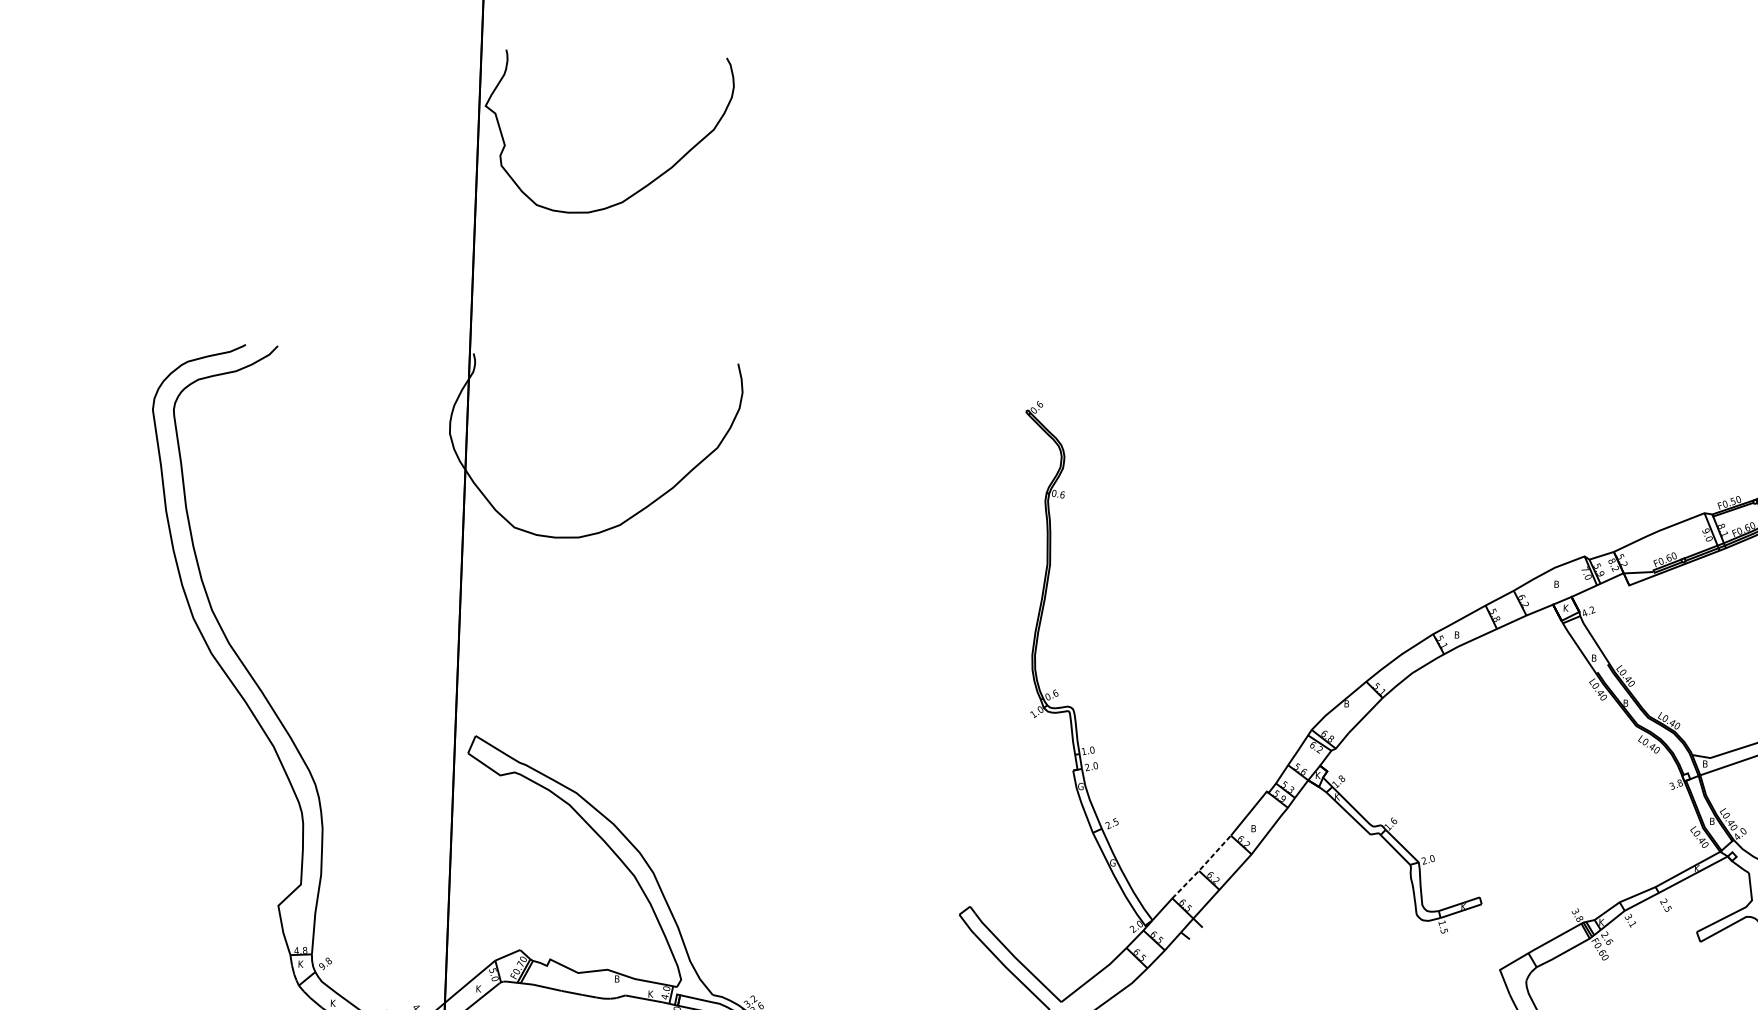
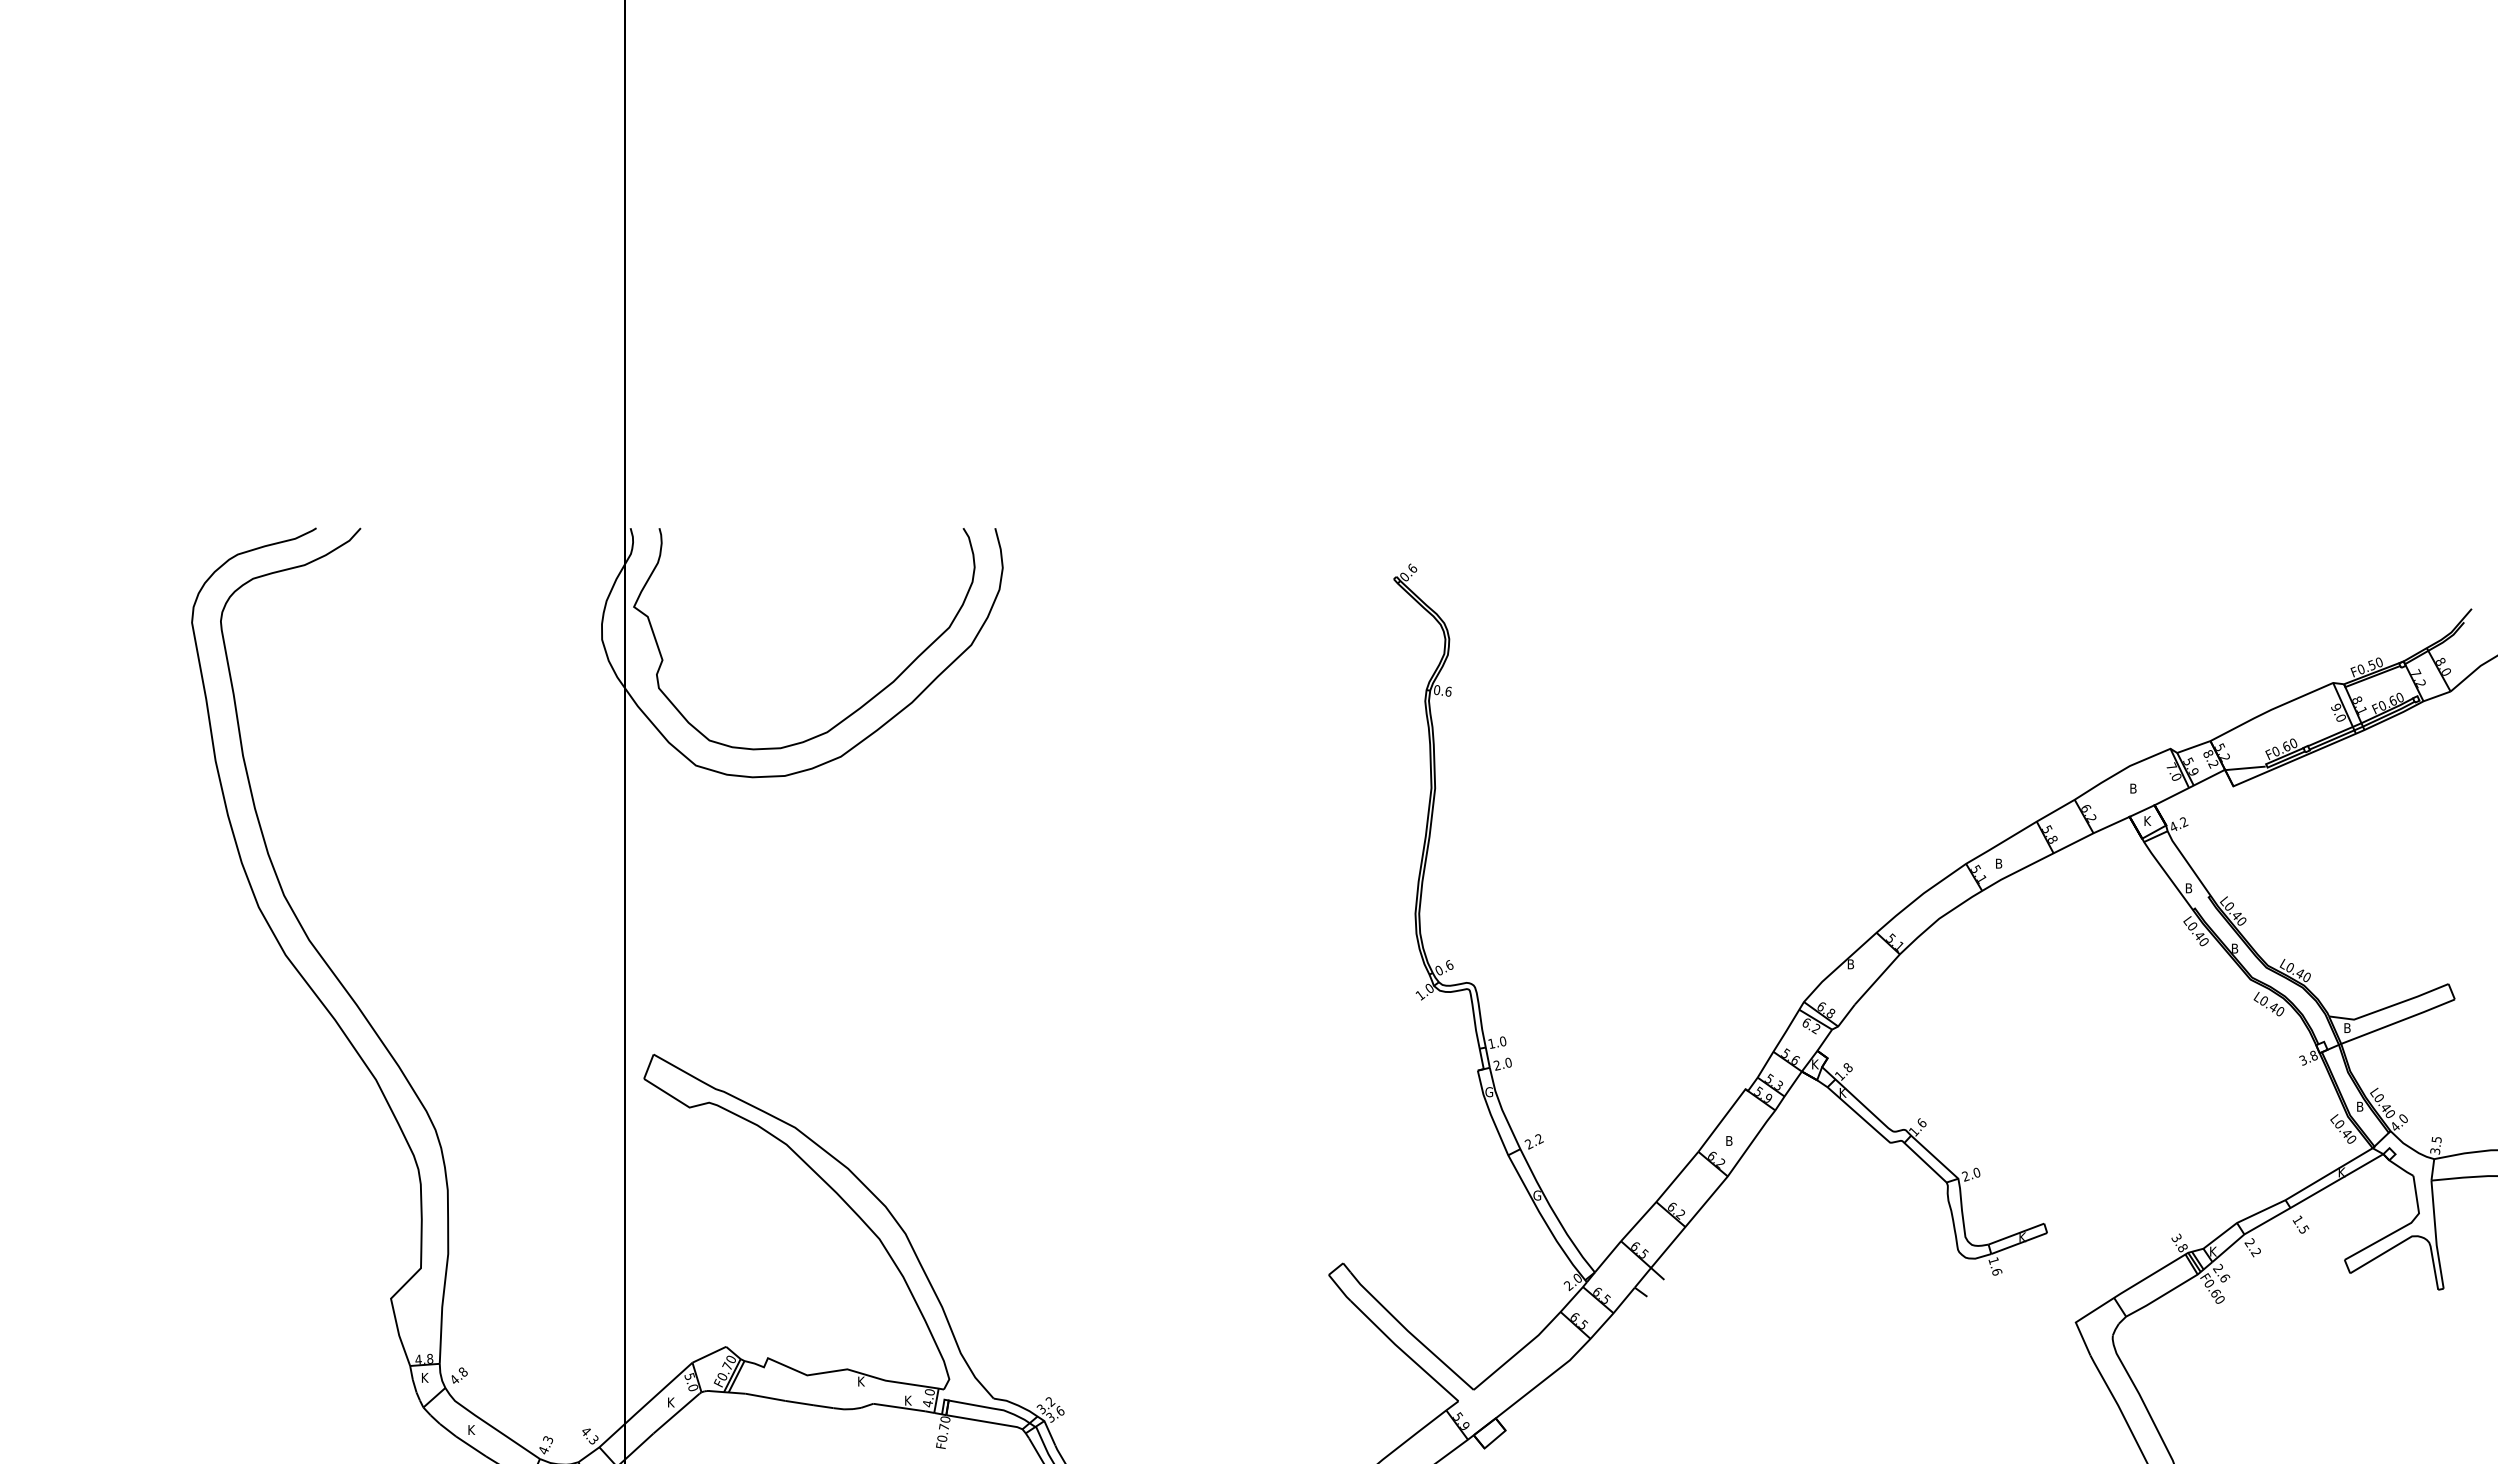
curve: (641, 187) -> (853, 711), moved
text: (1116, 821) -> (1539, 1138), 2.5 -> 2.2
line: (1202, 867) -> (1660, 1197), dashed -> solid
text: (1663, 900) -> (2297, 1218), 2.5 -> 1.5
text: (1630, 919) -> (2252, 1246), 3.1 -> 2.2
text: (1443, 930) -> (1996, 1271), 1.5 -> 1.6
text: (322, 966) -> (454, 1379), 9.8 -> 4.8
text: (617, 978) -> (861, 1381), B -> K

